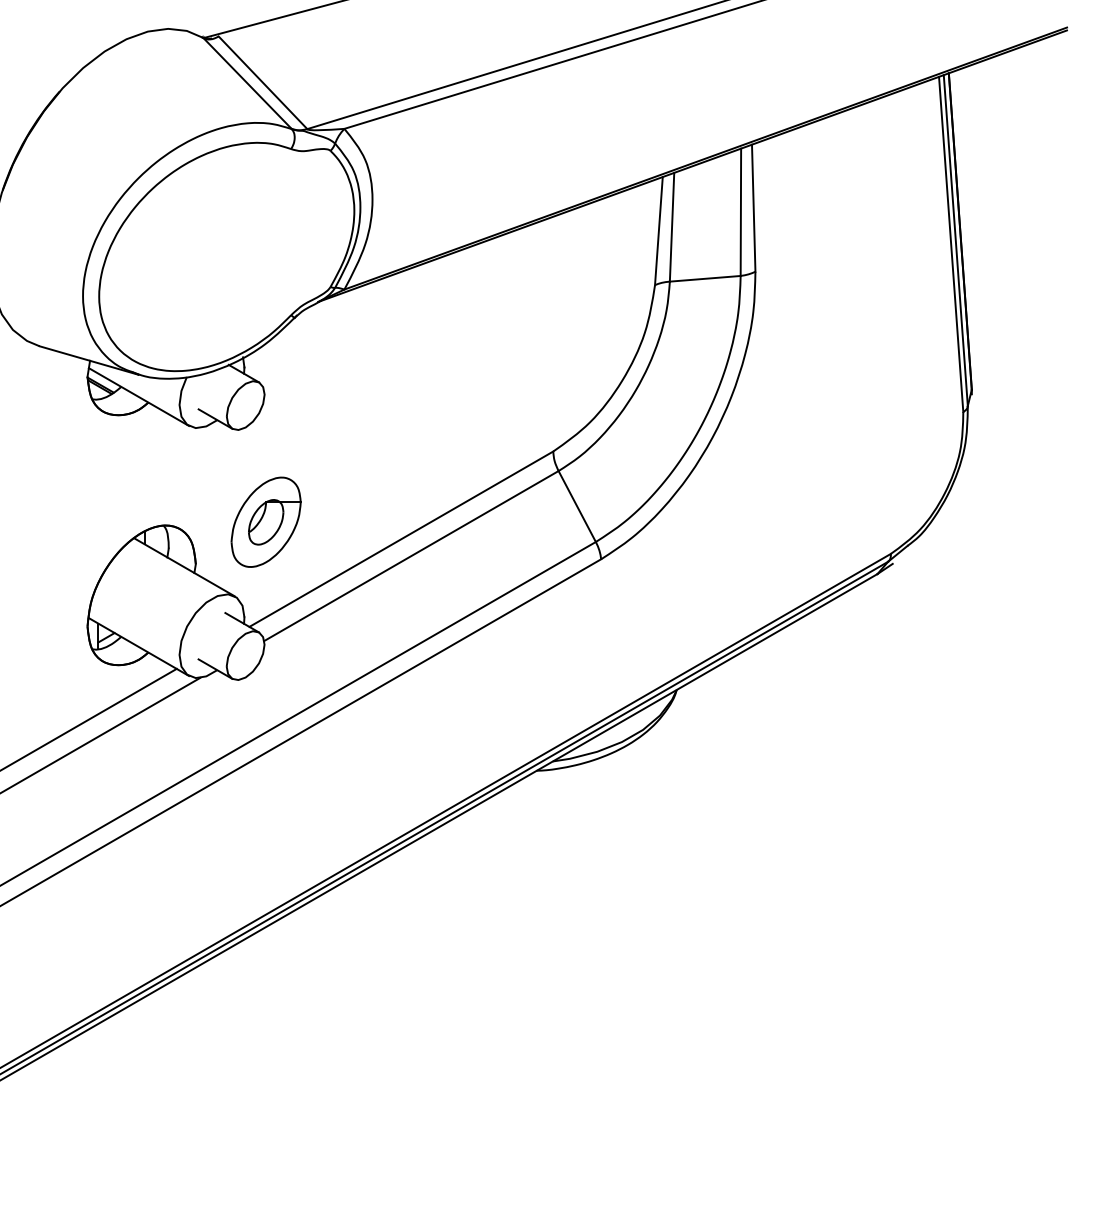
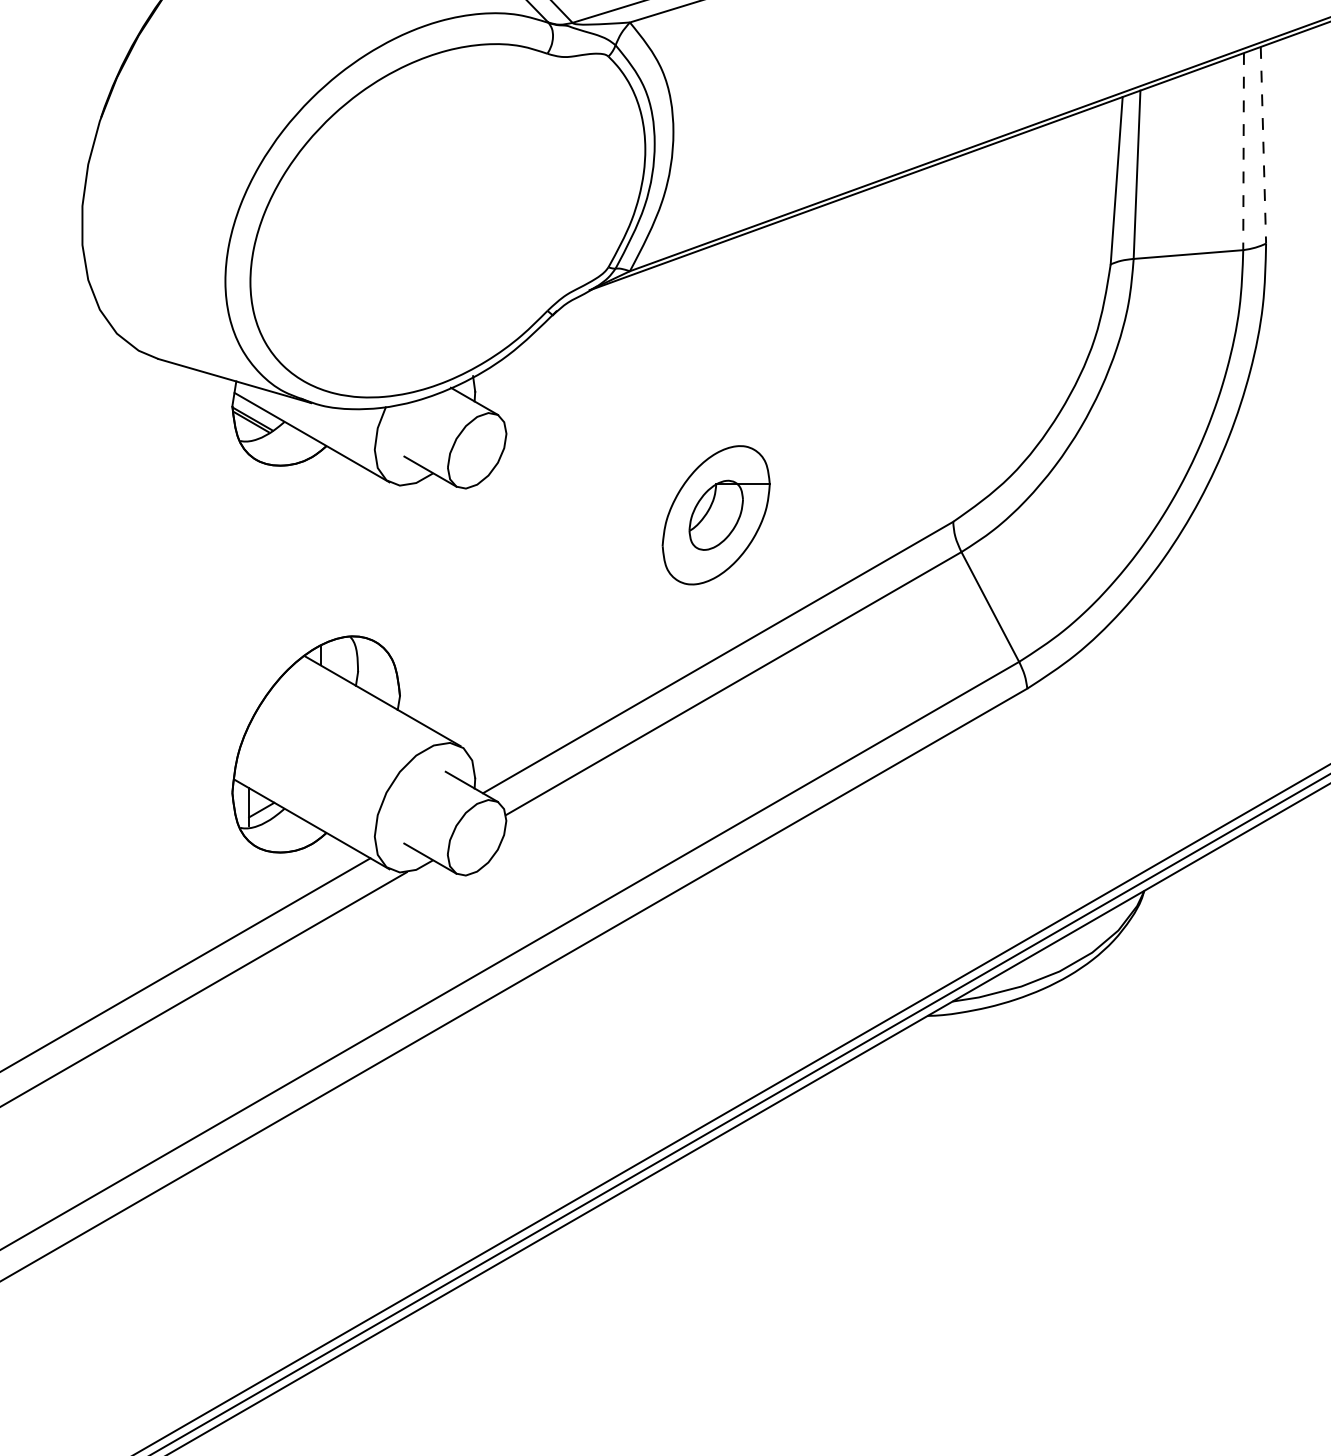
line: (753, 208) -> (1263, 145), solid -> dashed
line: (740, 212) -> (1242, 151), solid -> dashed
part: (265, 521) -> (715, 514), moved

